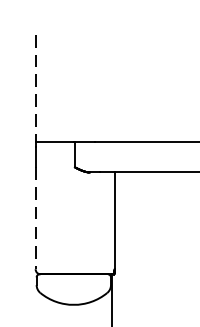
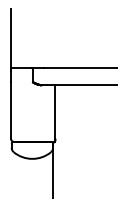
line: (36, 88) -> (11, 38), dashed -> solid
line: (36, 219) -> (11, 111), dashed -> solid

